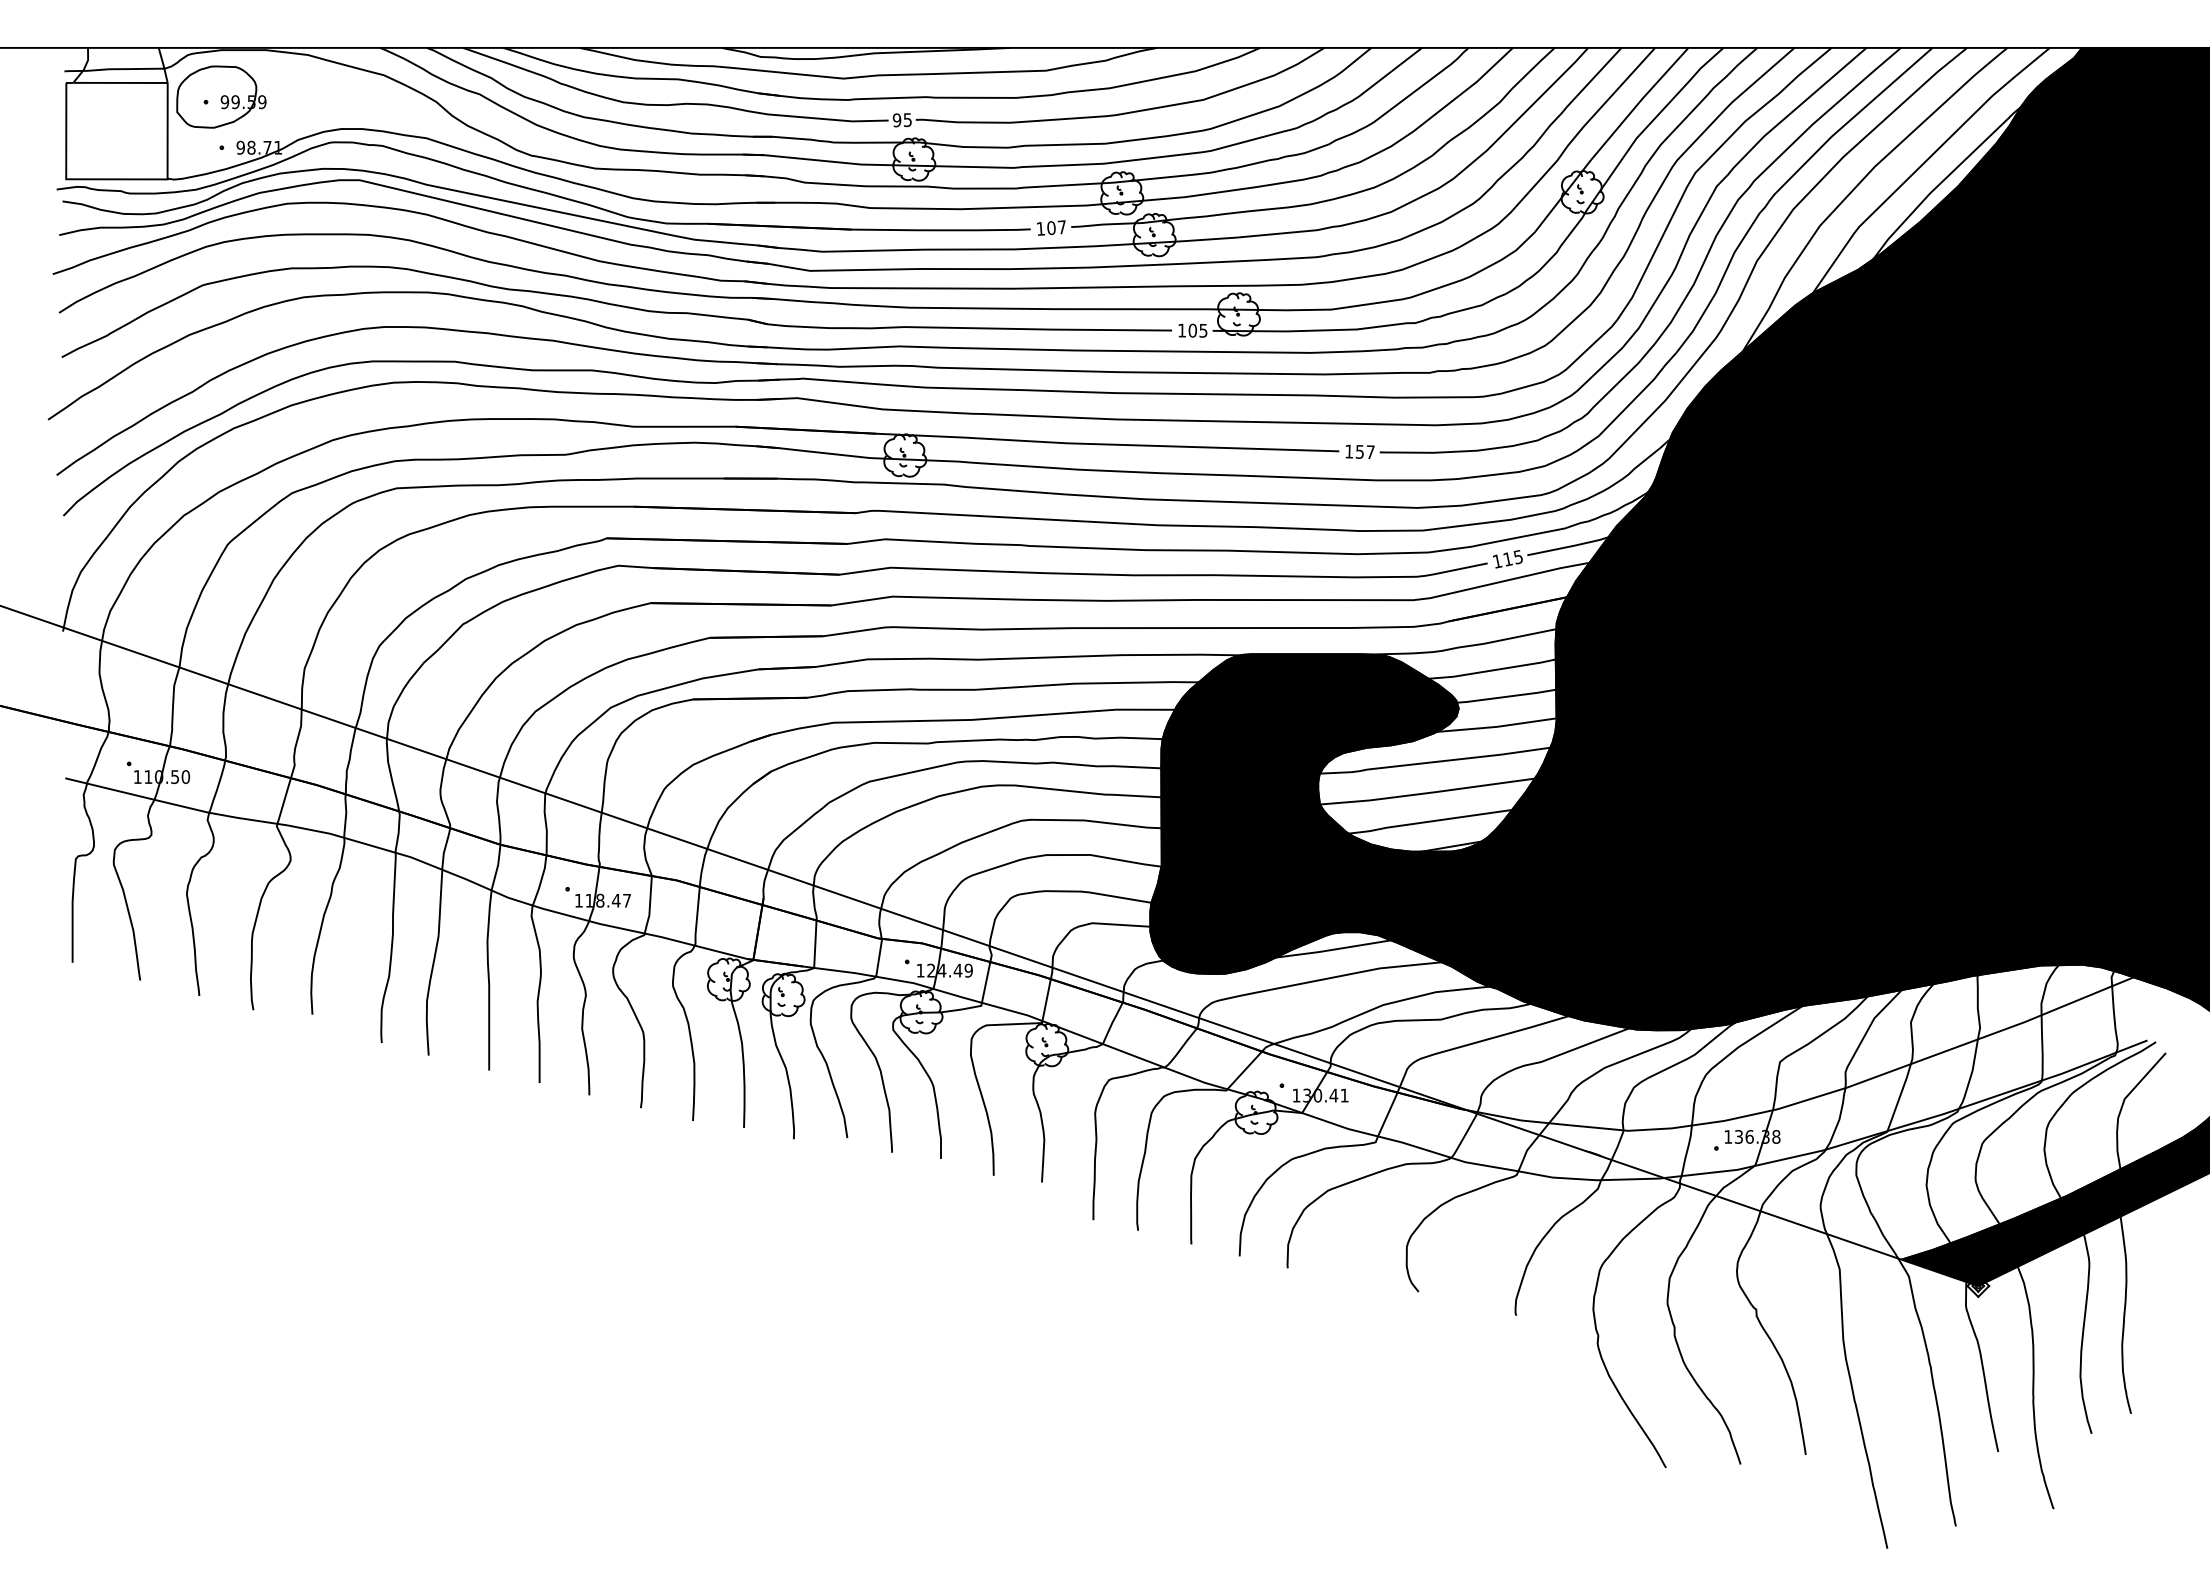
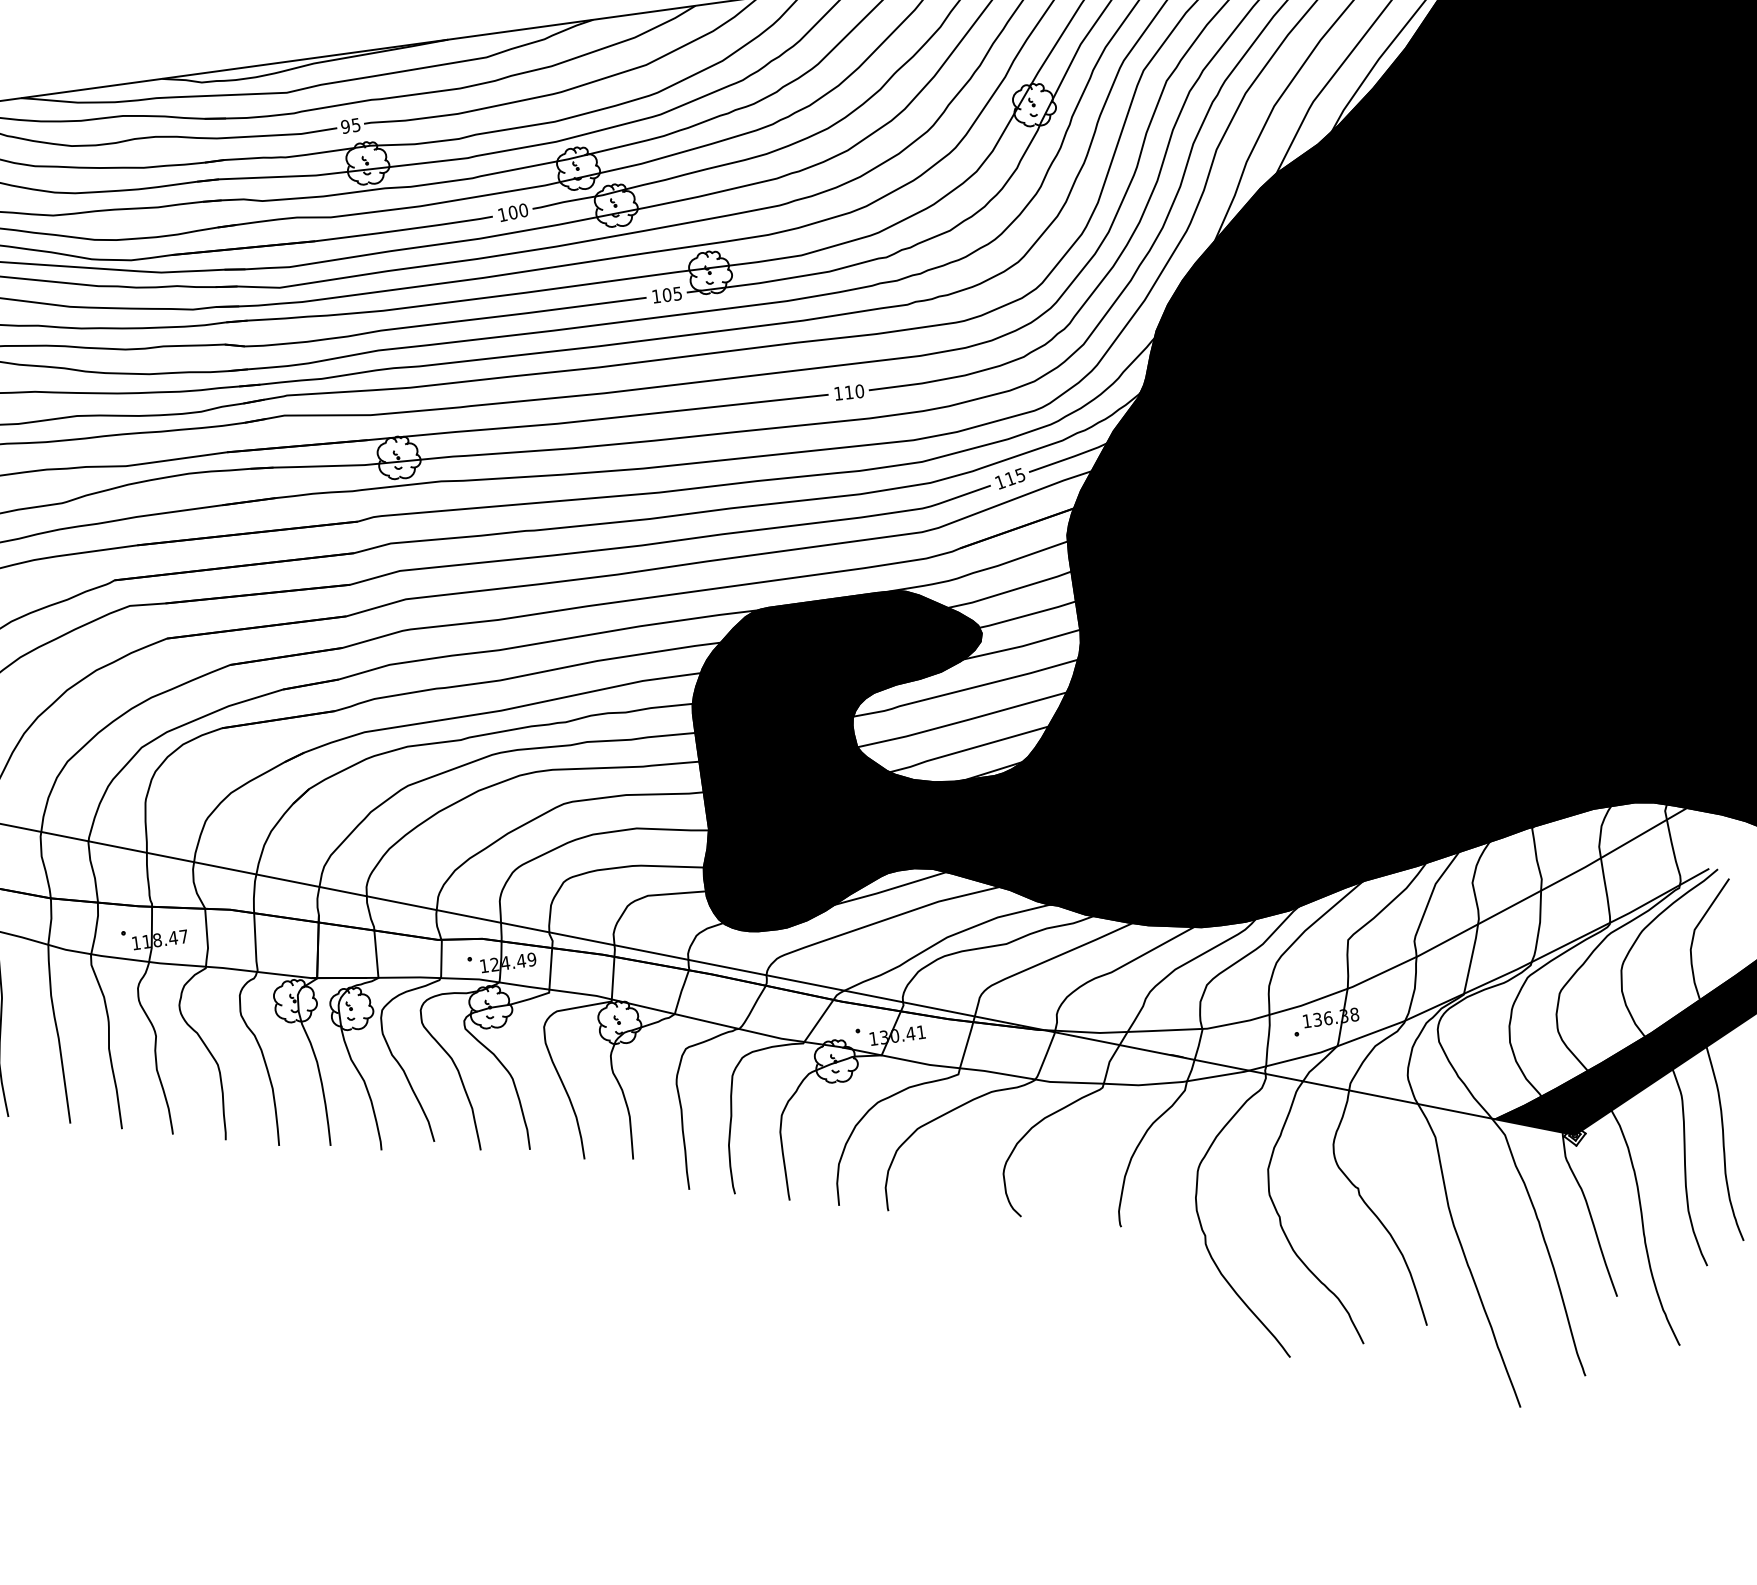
text: (1061, 227) -> (523, 210), 107 -> 100
text: (1364, 452) -> (853, 392), 157 -> 110

